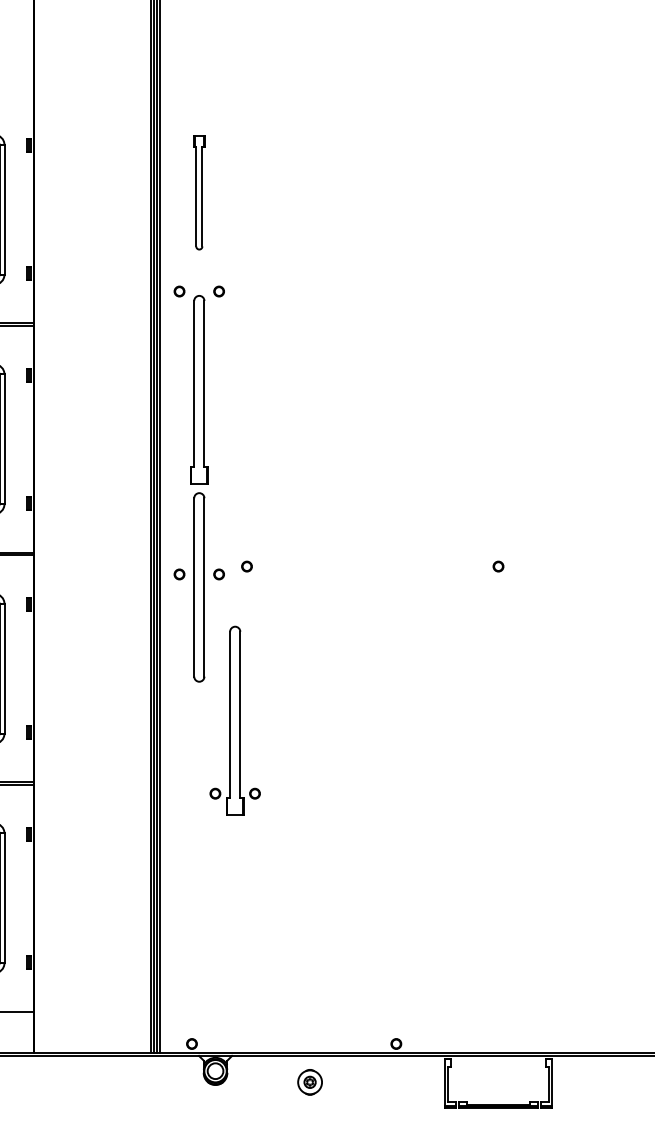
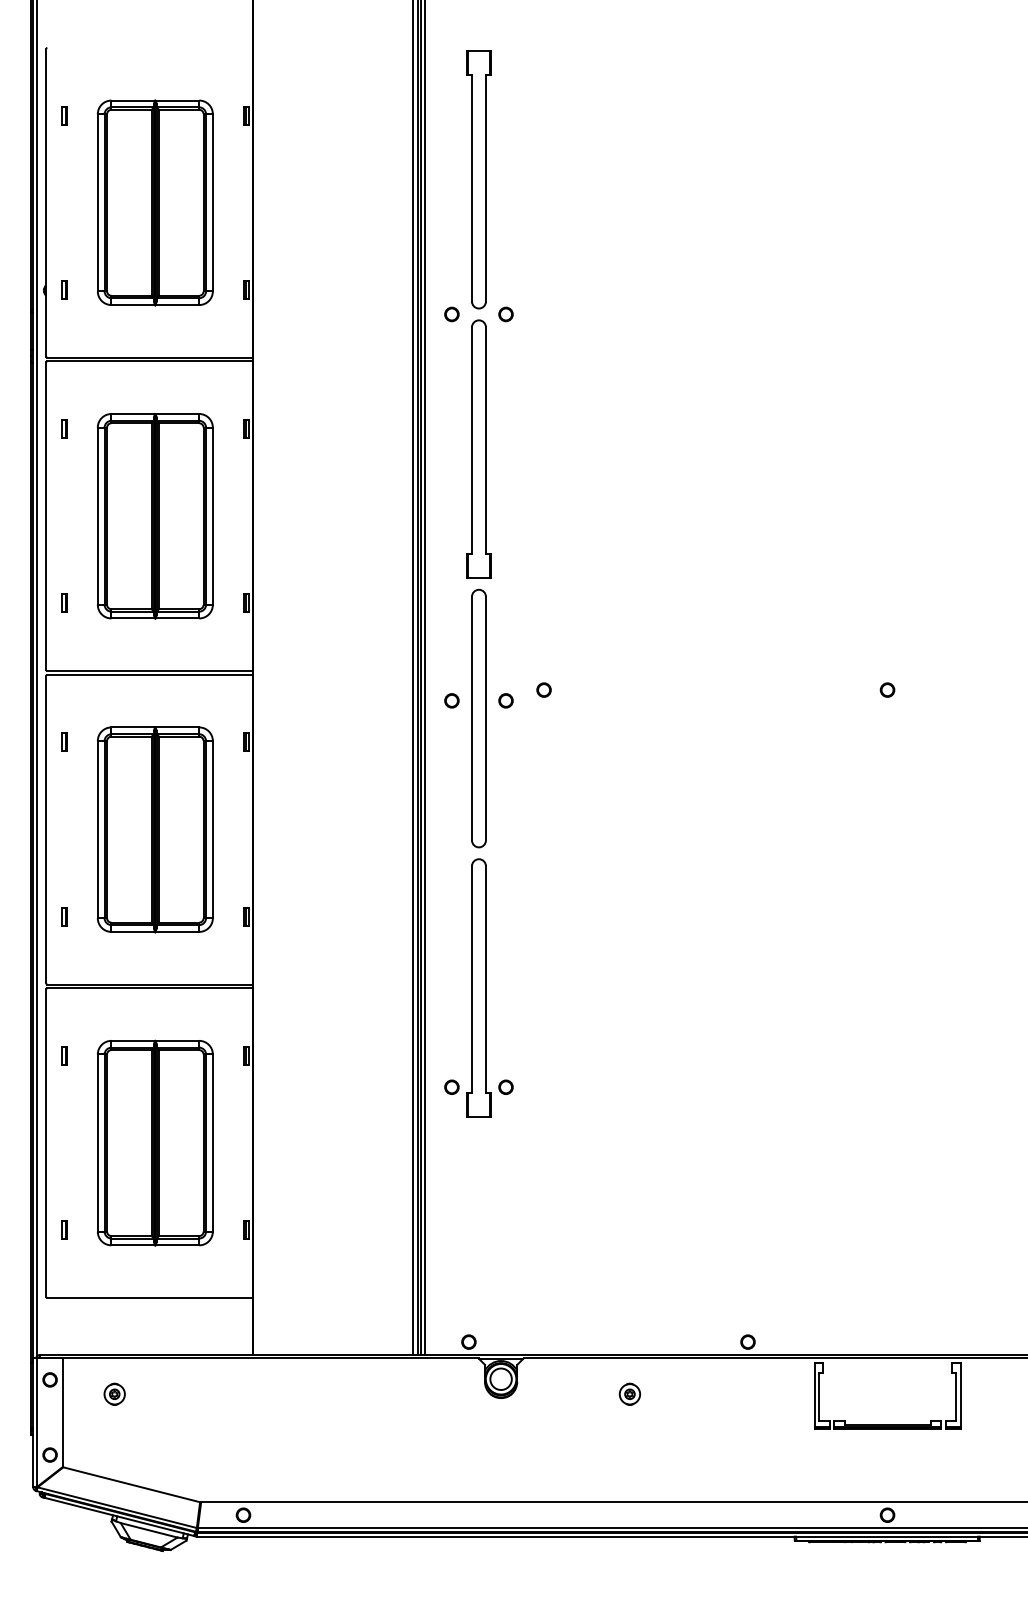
part: (198, 192) -> (478, 179), size x1.67
part: (234, 720) -> (478, 987), moved
part: (309, 1081) -> (629, 1393), size x0.62

